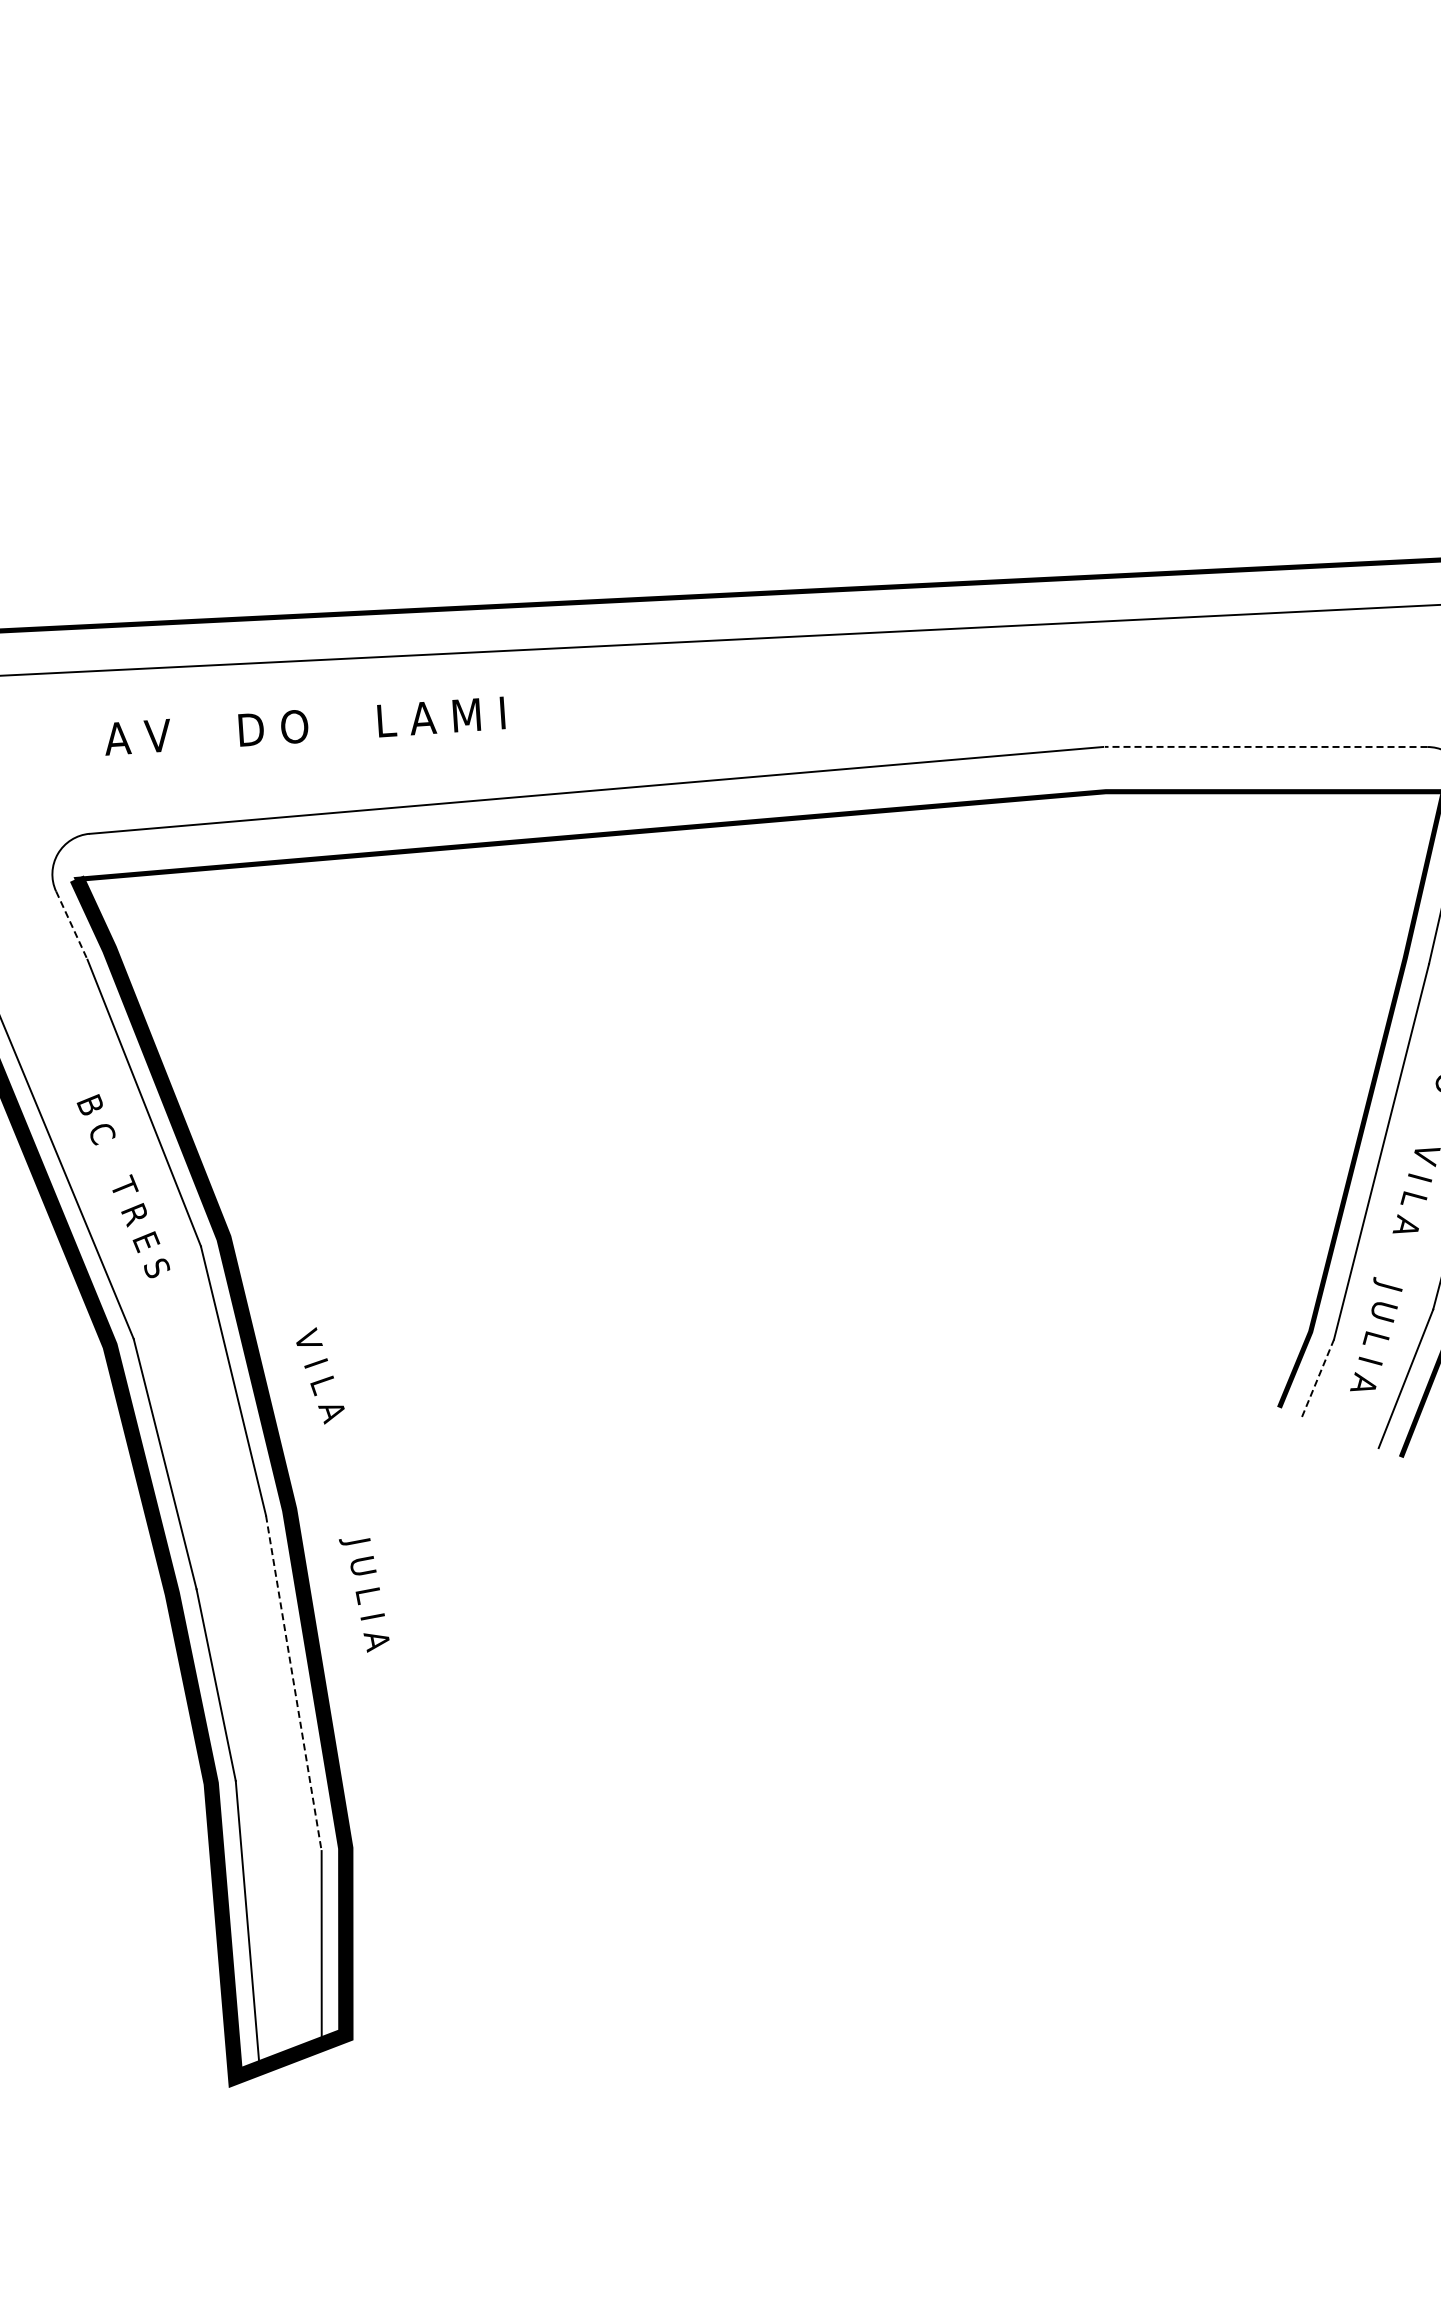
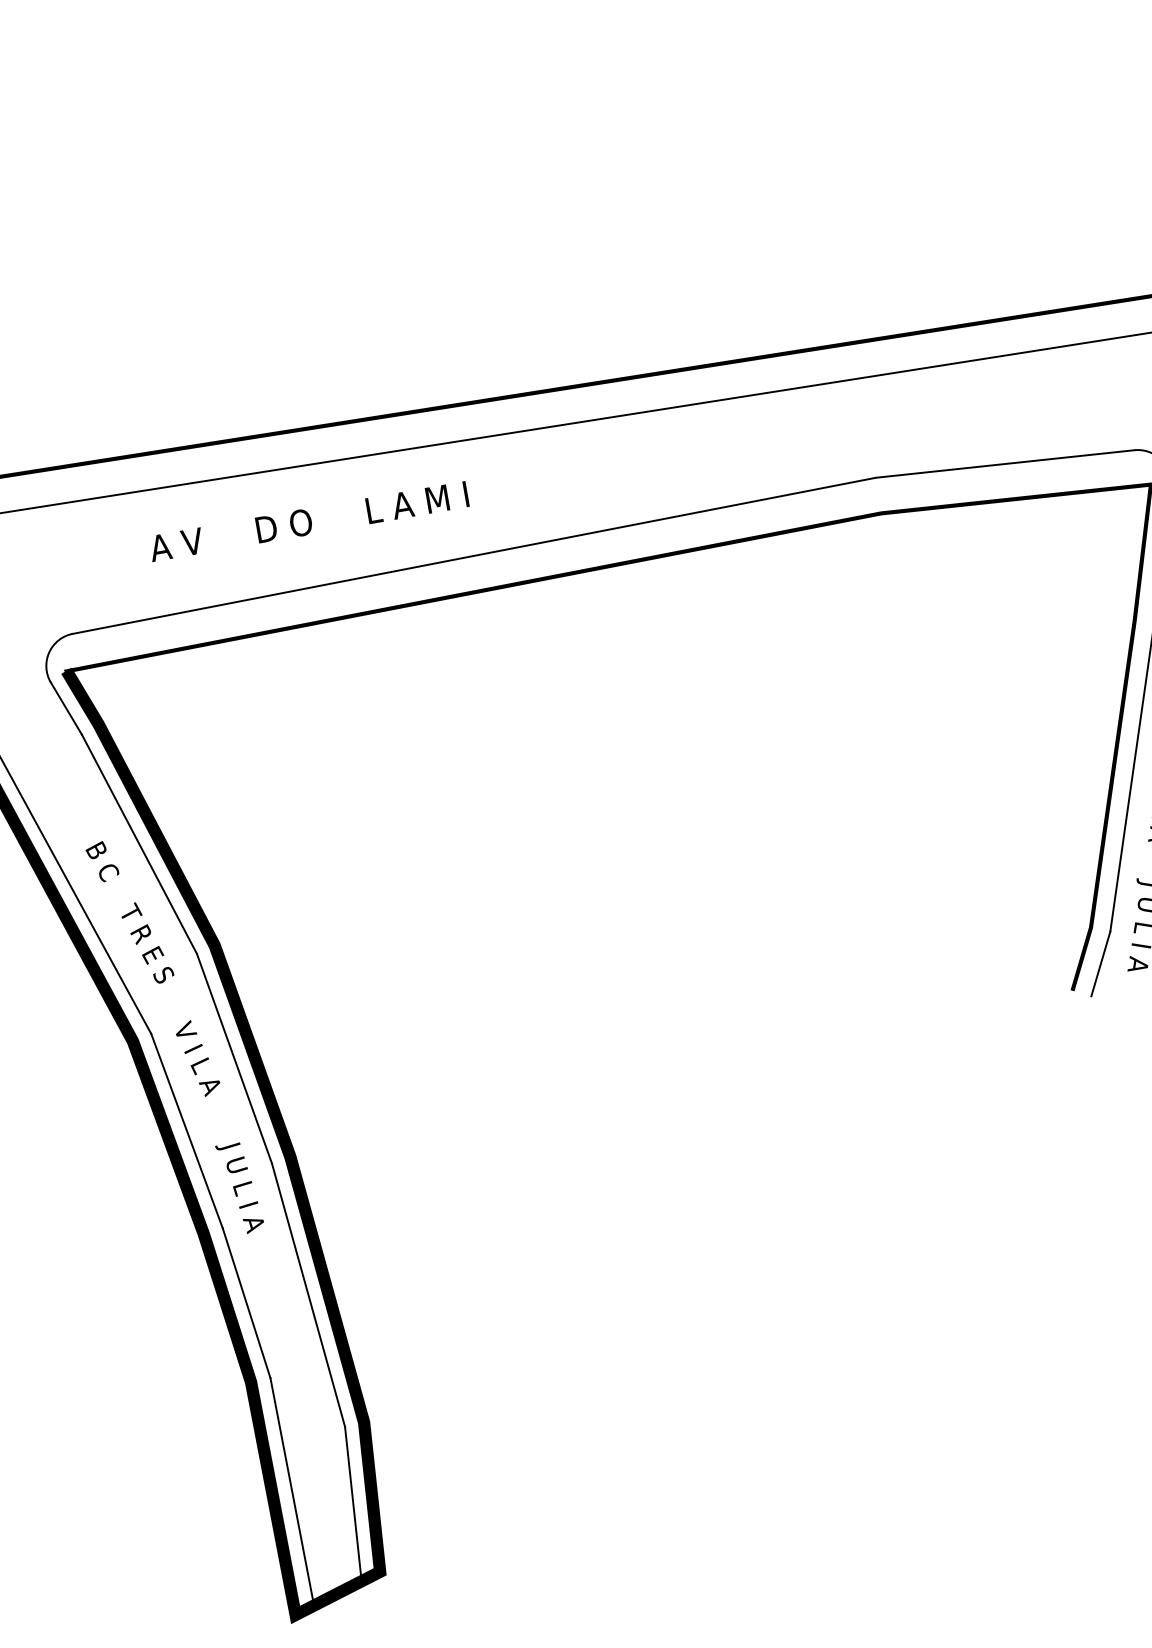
text: (305, 725) -> (309, 521), moved
line: (1265, 746) -> (1004, 463), dashed -> solid
line: (71, 925) -> (66, 708), dashed -> solid
text: (320, 1375) -> (198, 1058), moved
line: (1318, 1378) -> (1101, 964), dashed -> solid
text: (364, 1595) -> (240, 1188), moved
line: (293, 1683) -> (308, 1295), dashed -> solid

